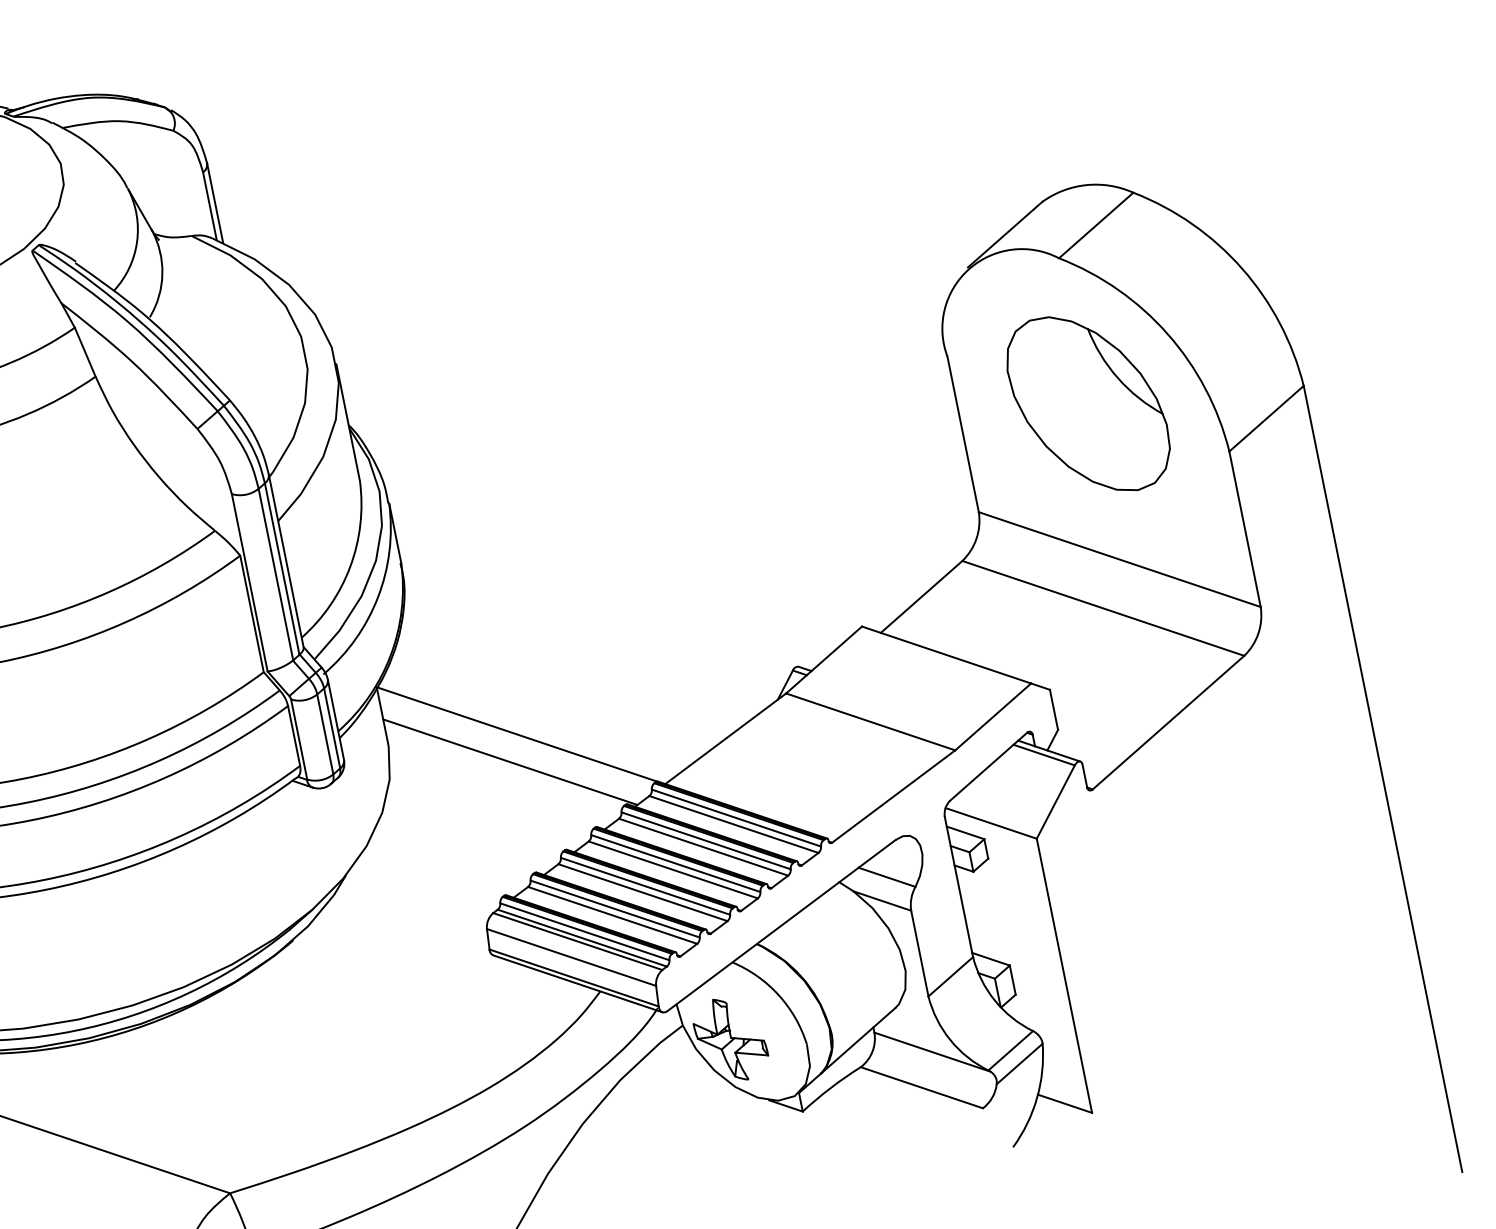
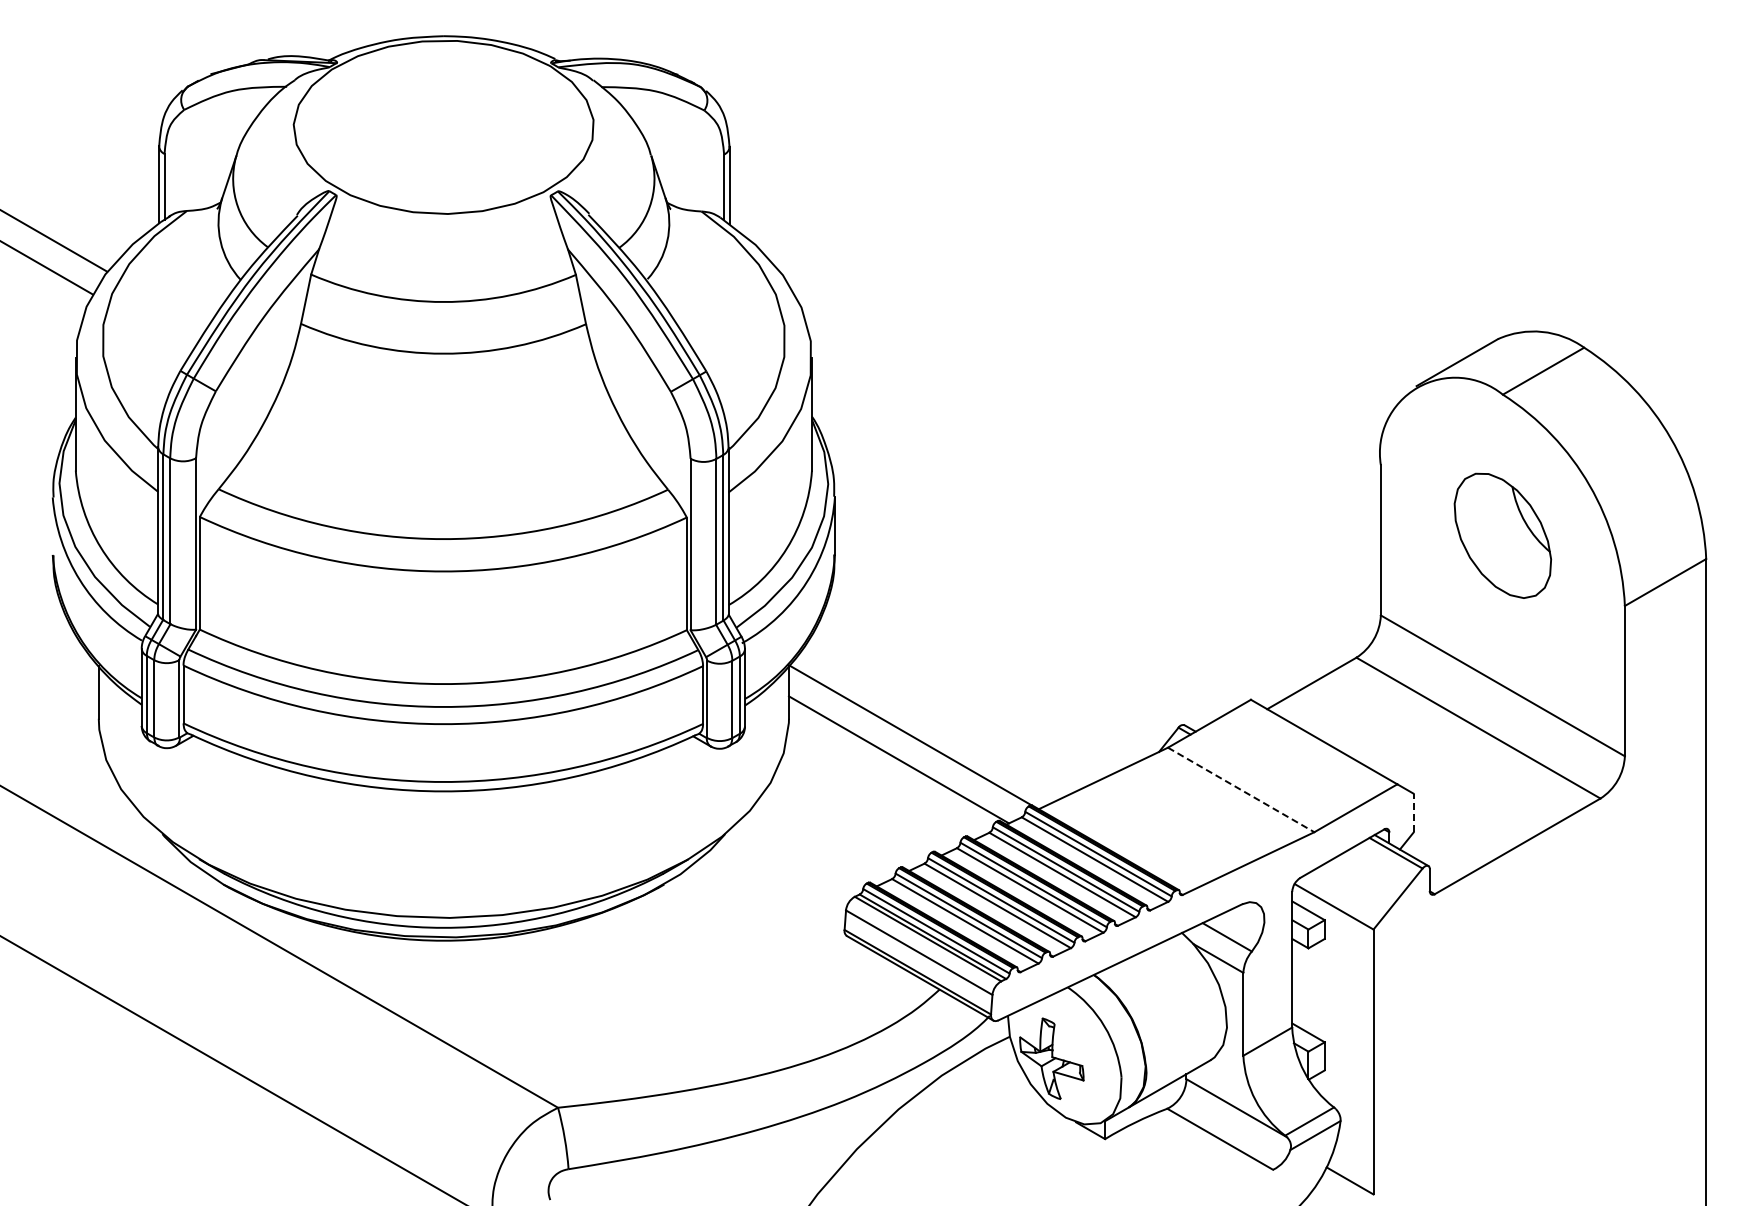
part: (1088, 404) -> (1502, 535), size x0.7
line: (1053, 709) -> (1413, 812), solid -> dashed
line: (870, 721) -> (1241, 789), solid -> dashed

